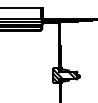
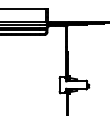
hatch: (65, 75) -> (73, 84), removed

